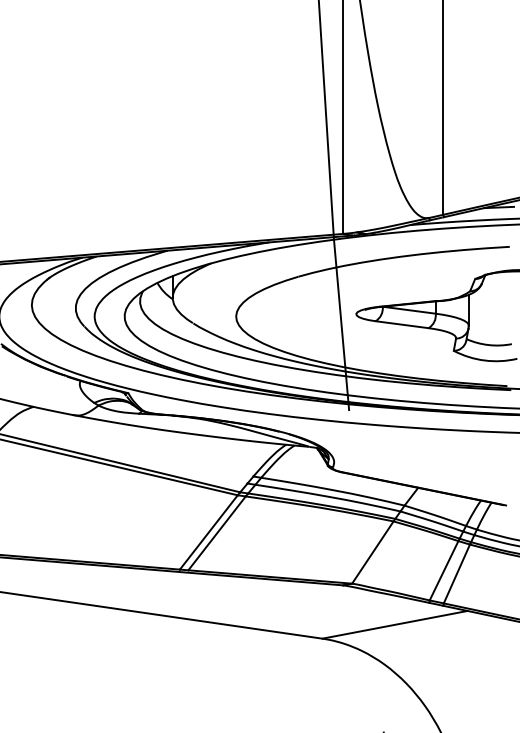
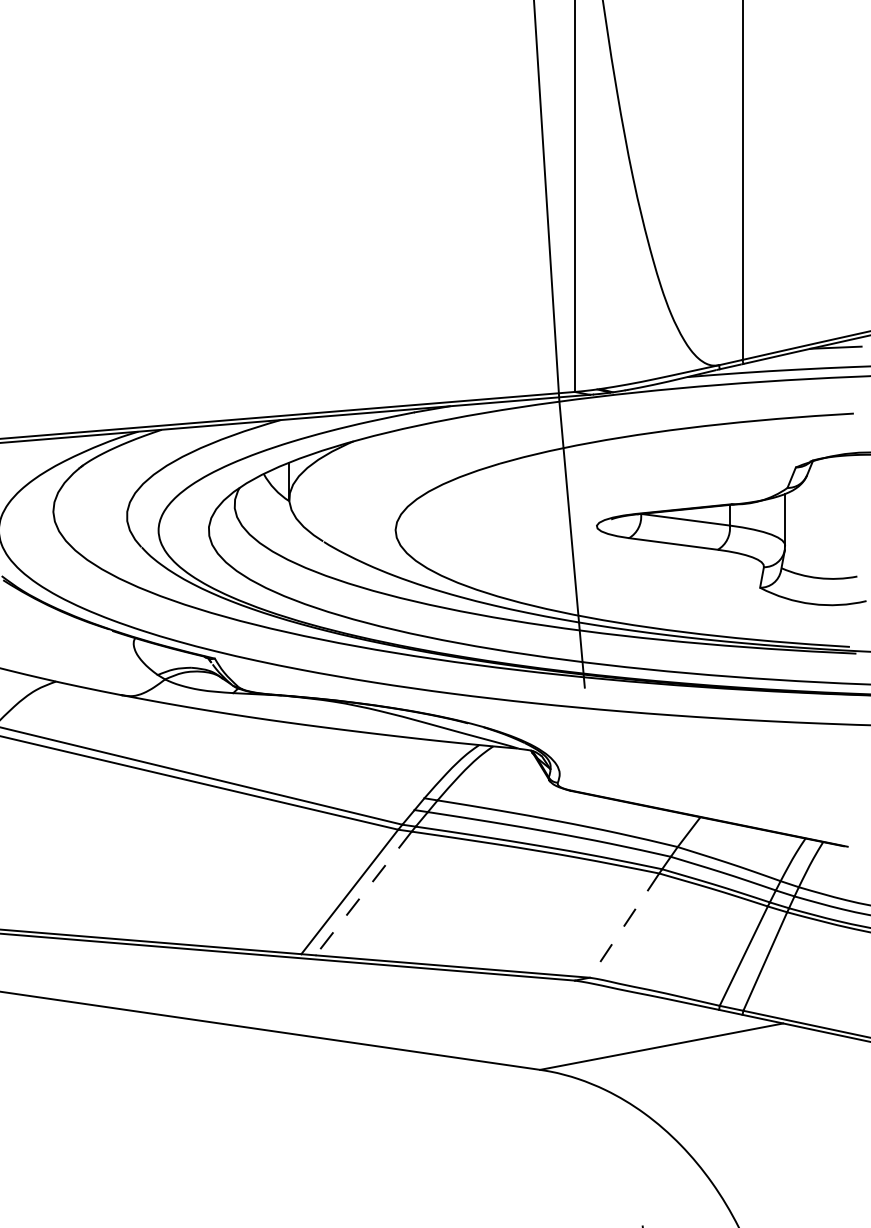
line: (217, 533) -> (364, 893), solid -> dashed
line: (372, 552) -> (623, 925), solid -> dashed

